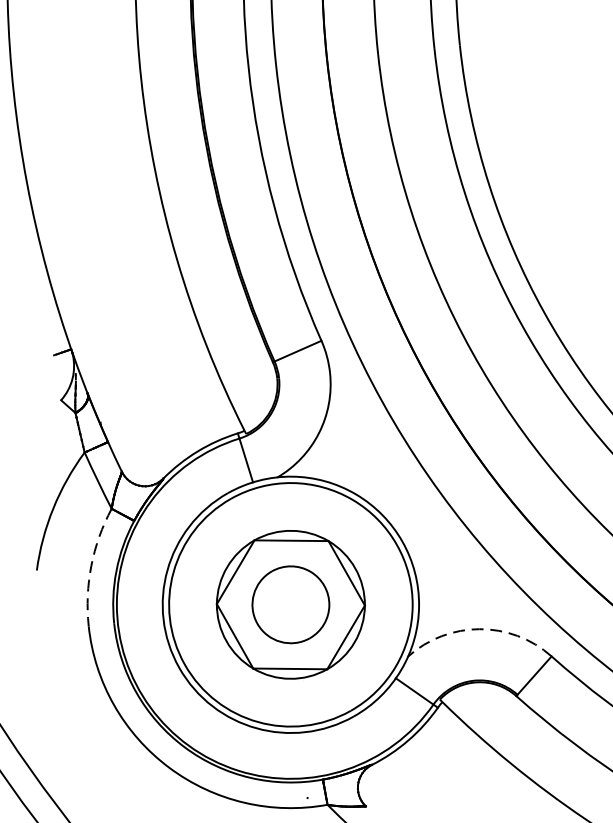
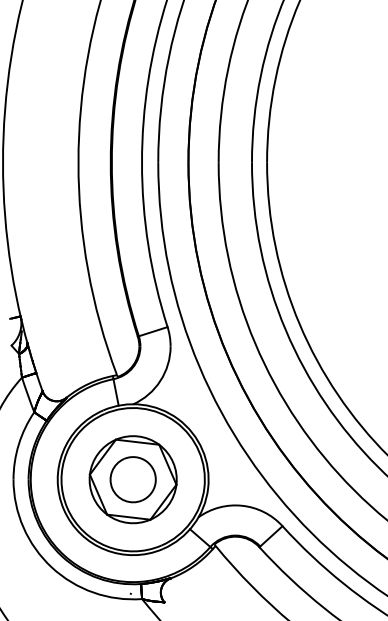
arc: (90, 566) -> (18, 444), dashed -> solid
arc: (480, 628) -> (242, 505), dashed -> solid

